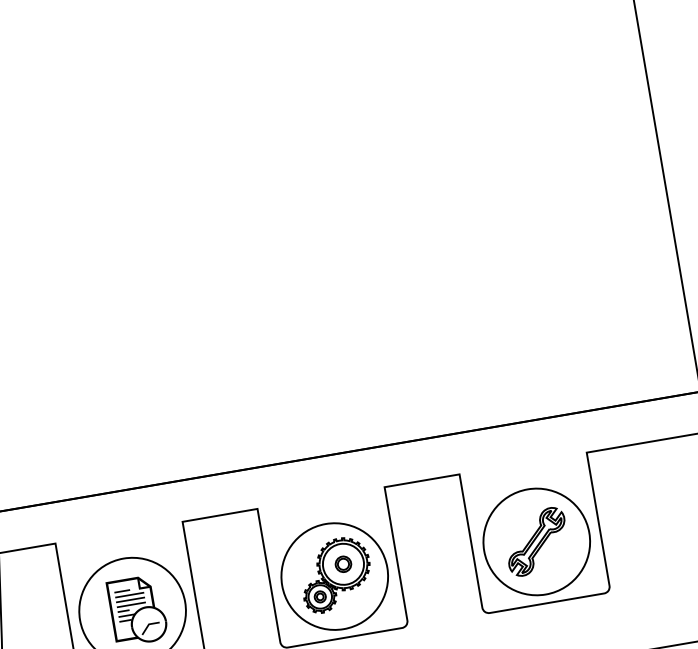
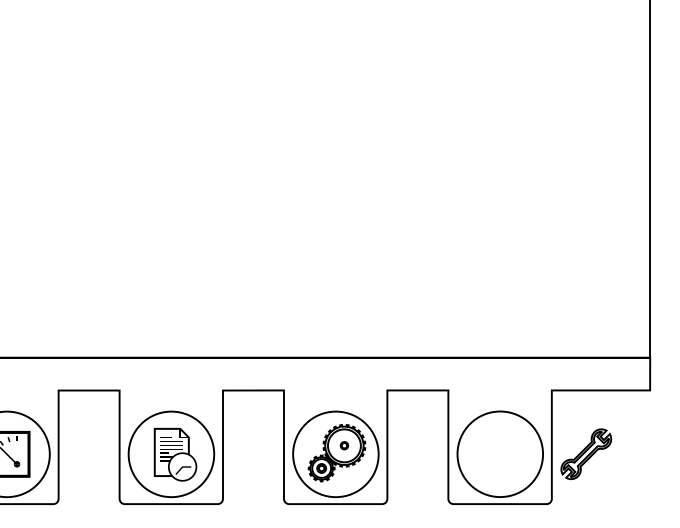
part: (537, 542) -> (586, 454), moved
part: (343, 563) -> (344, 445), size x0.6

